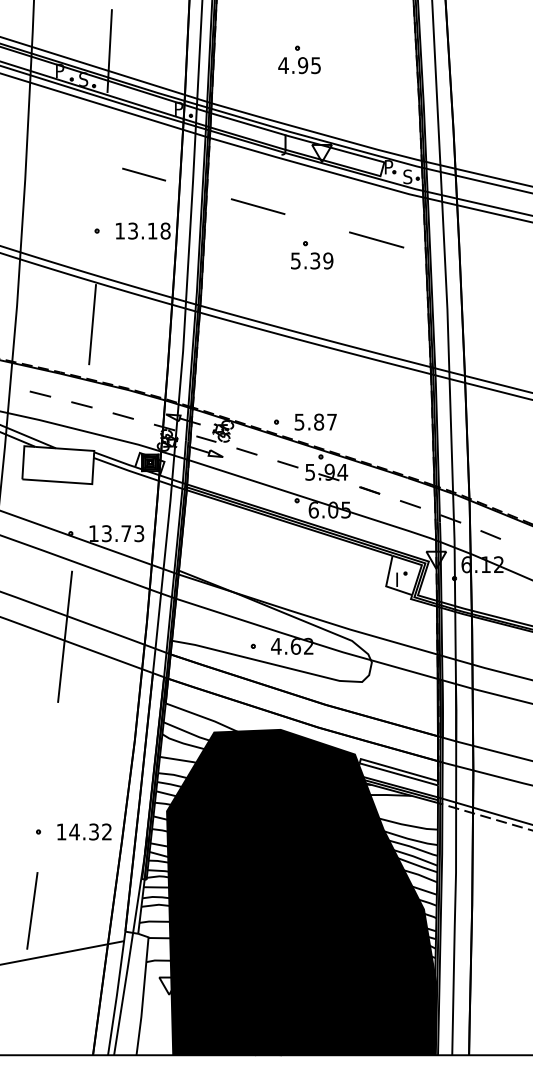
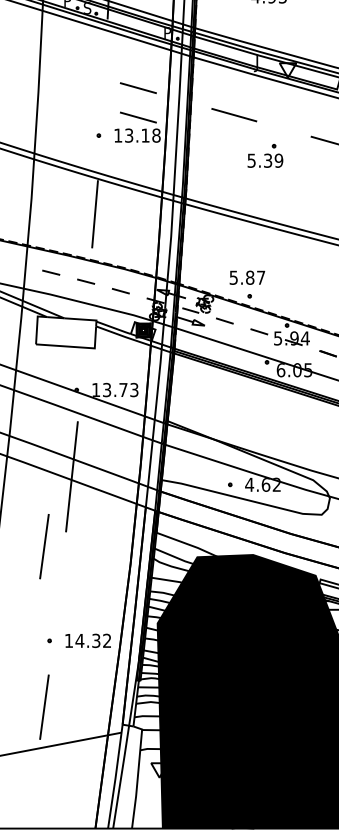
line: (144, 209) -> (138, 117), added
text: (312, 260) -> (265, 160), moved
text: (315, 421) -> (247, 277), moved
line: (32, 719) -> (44, 546), added

